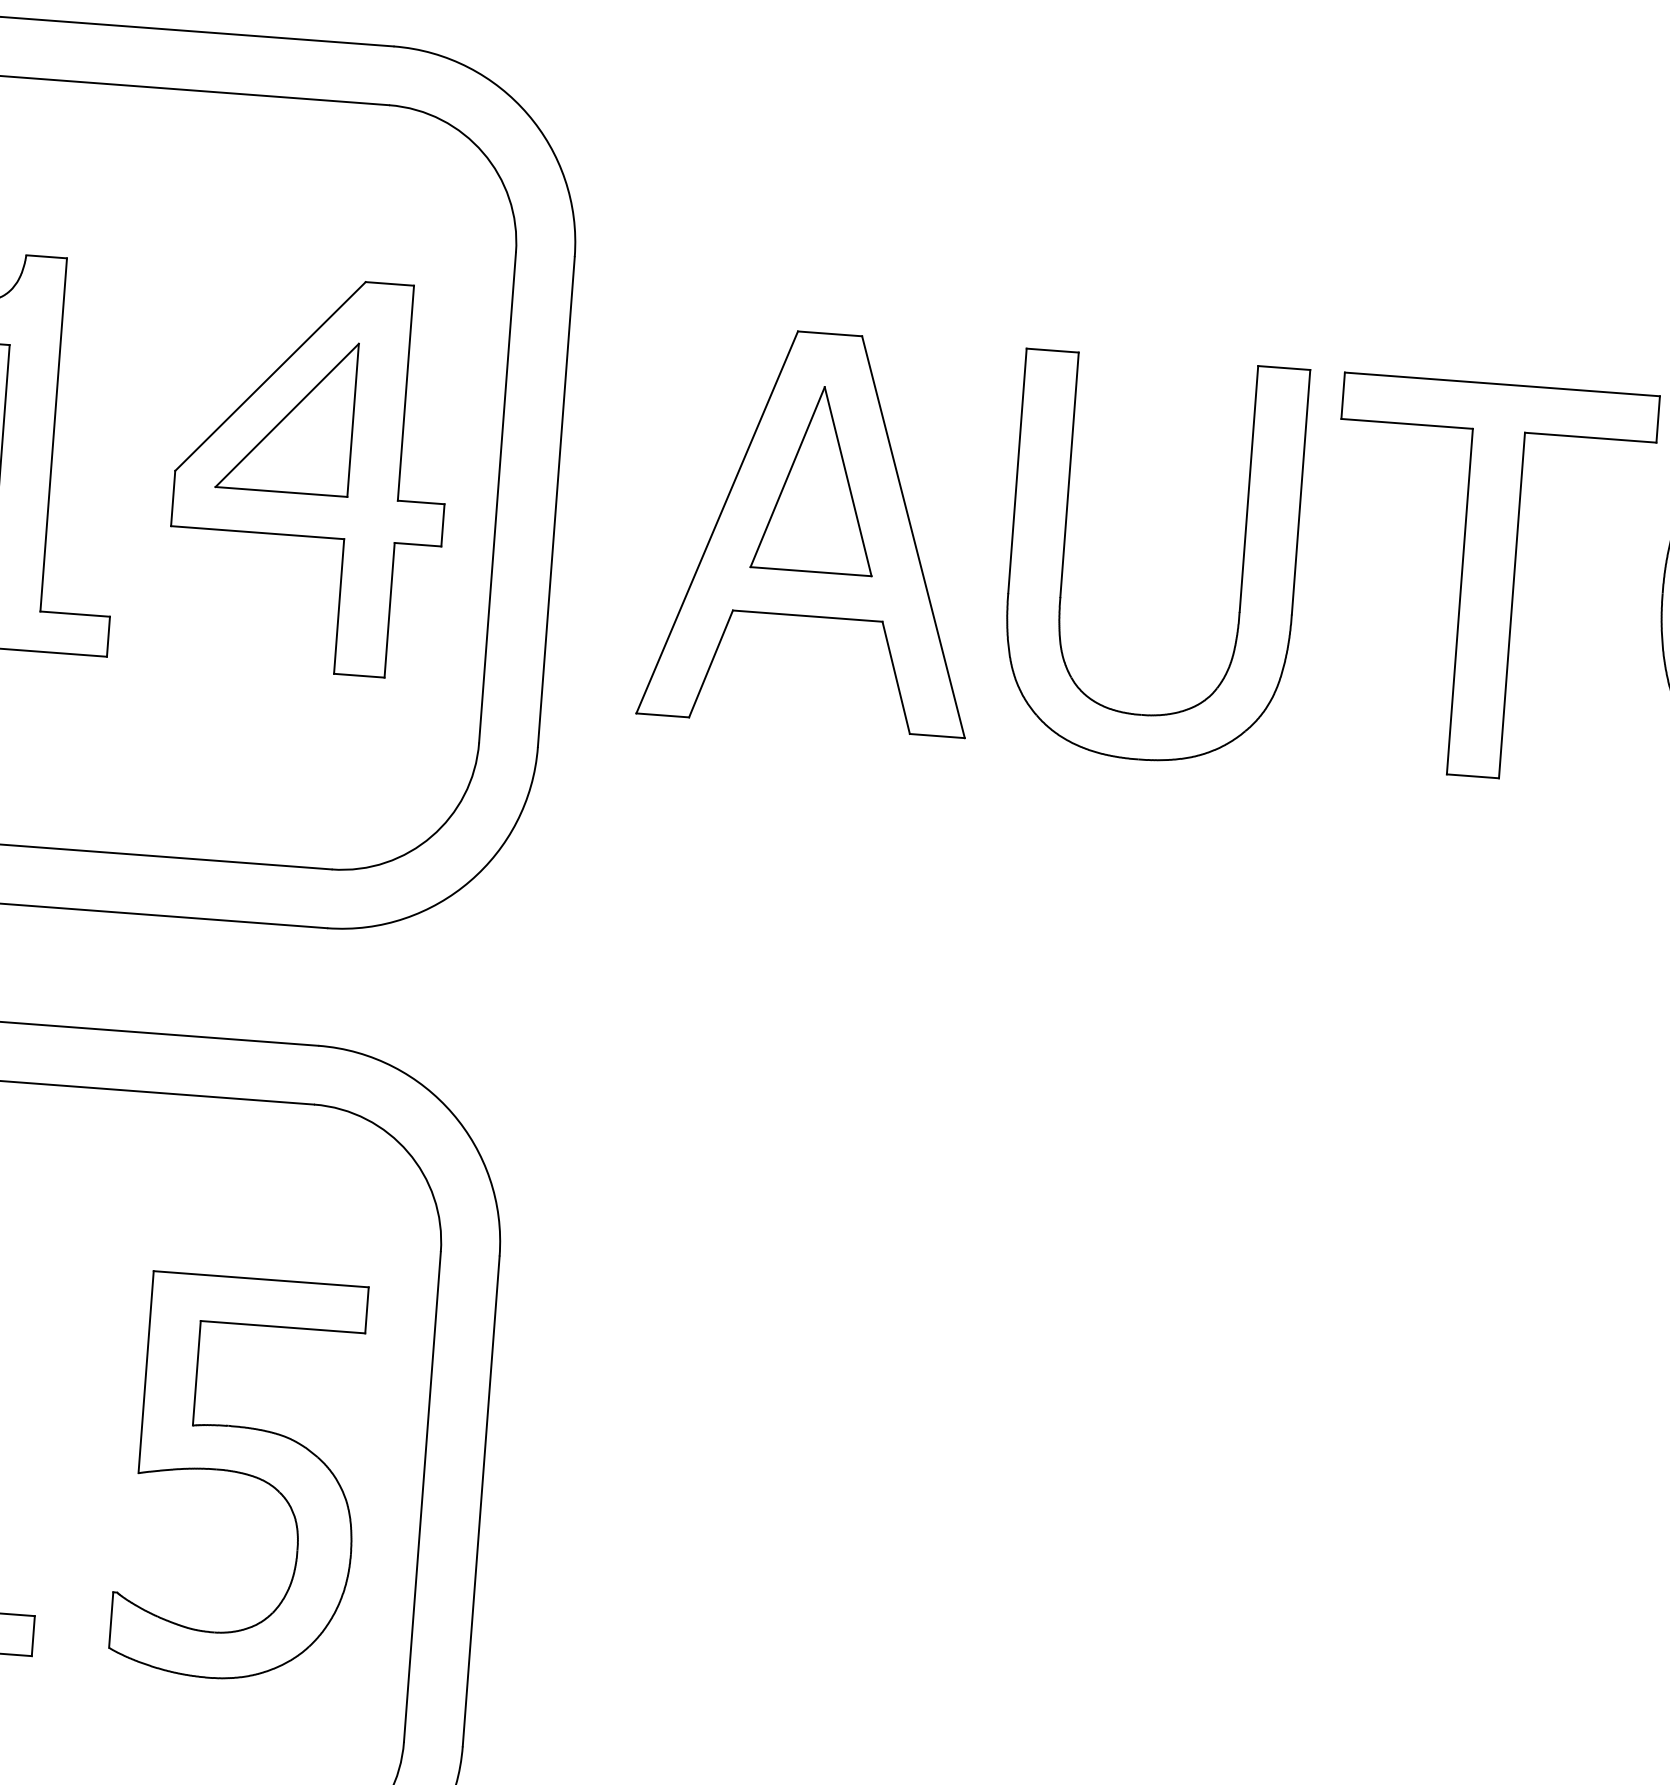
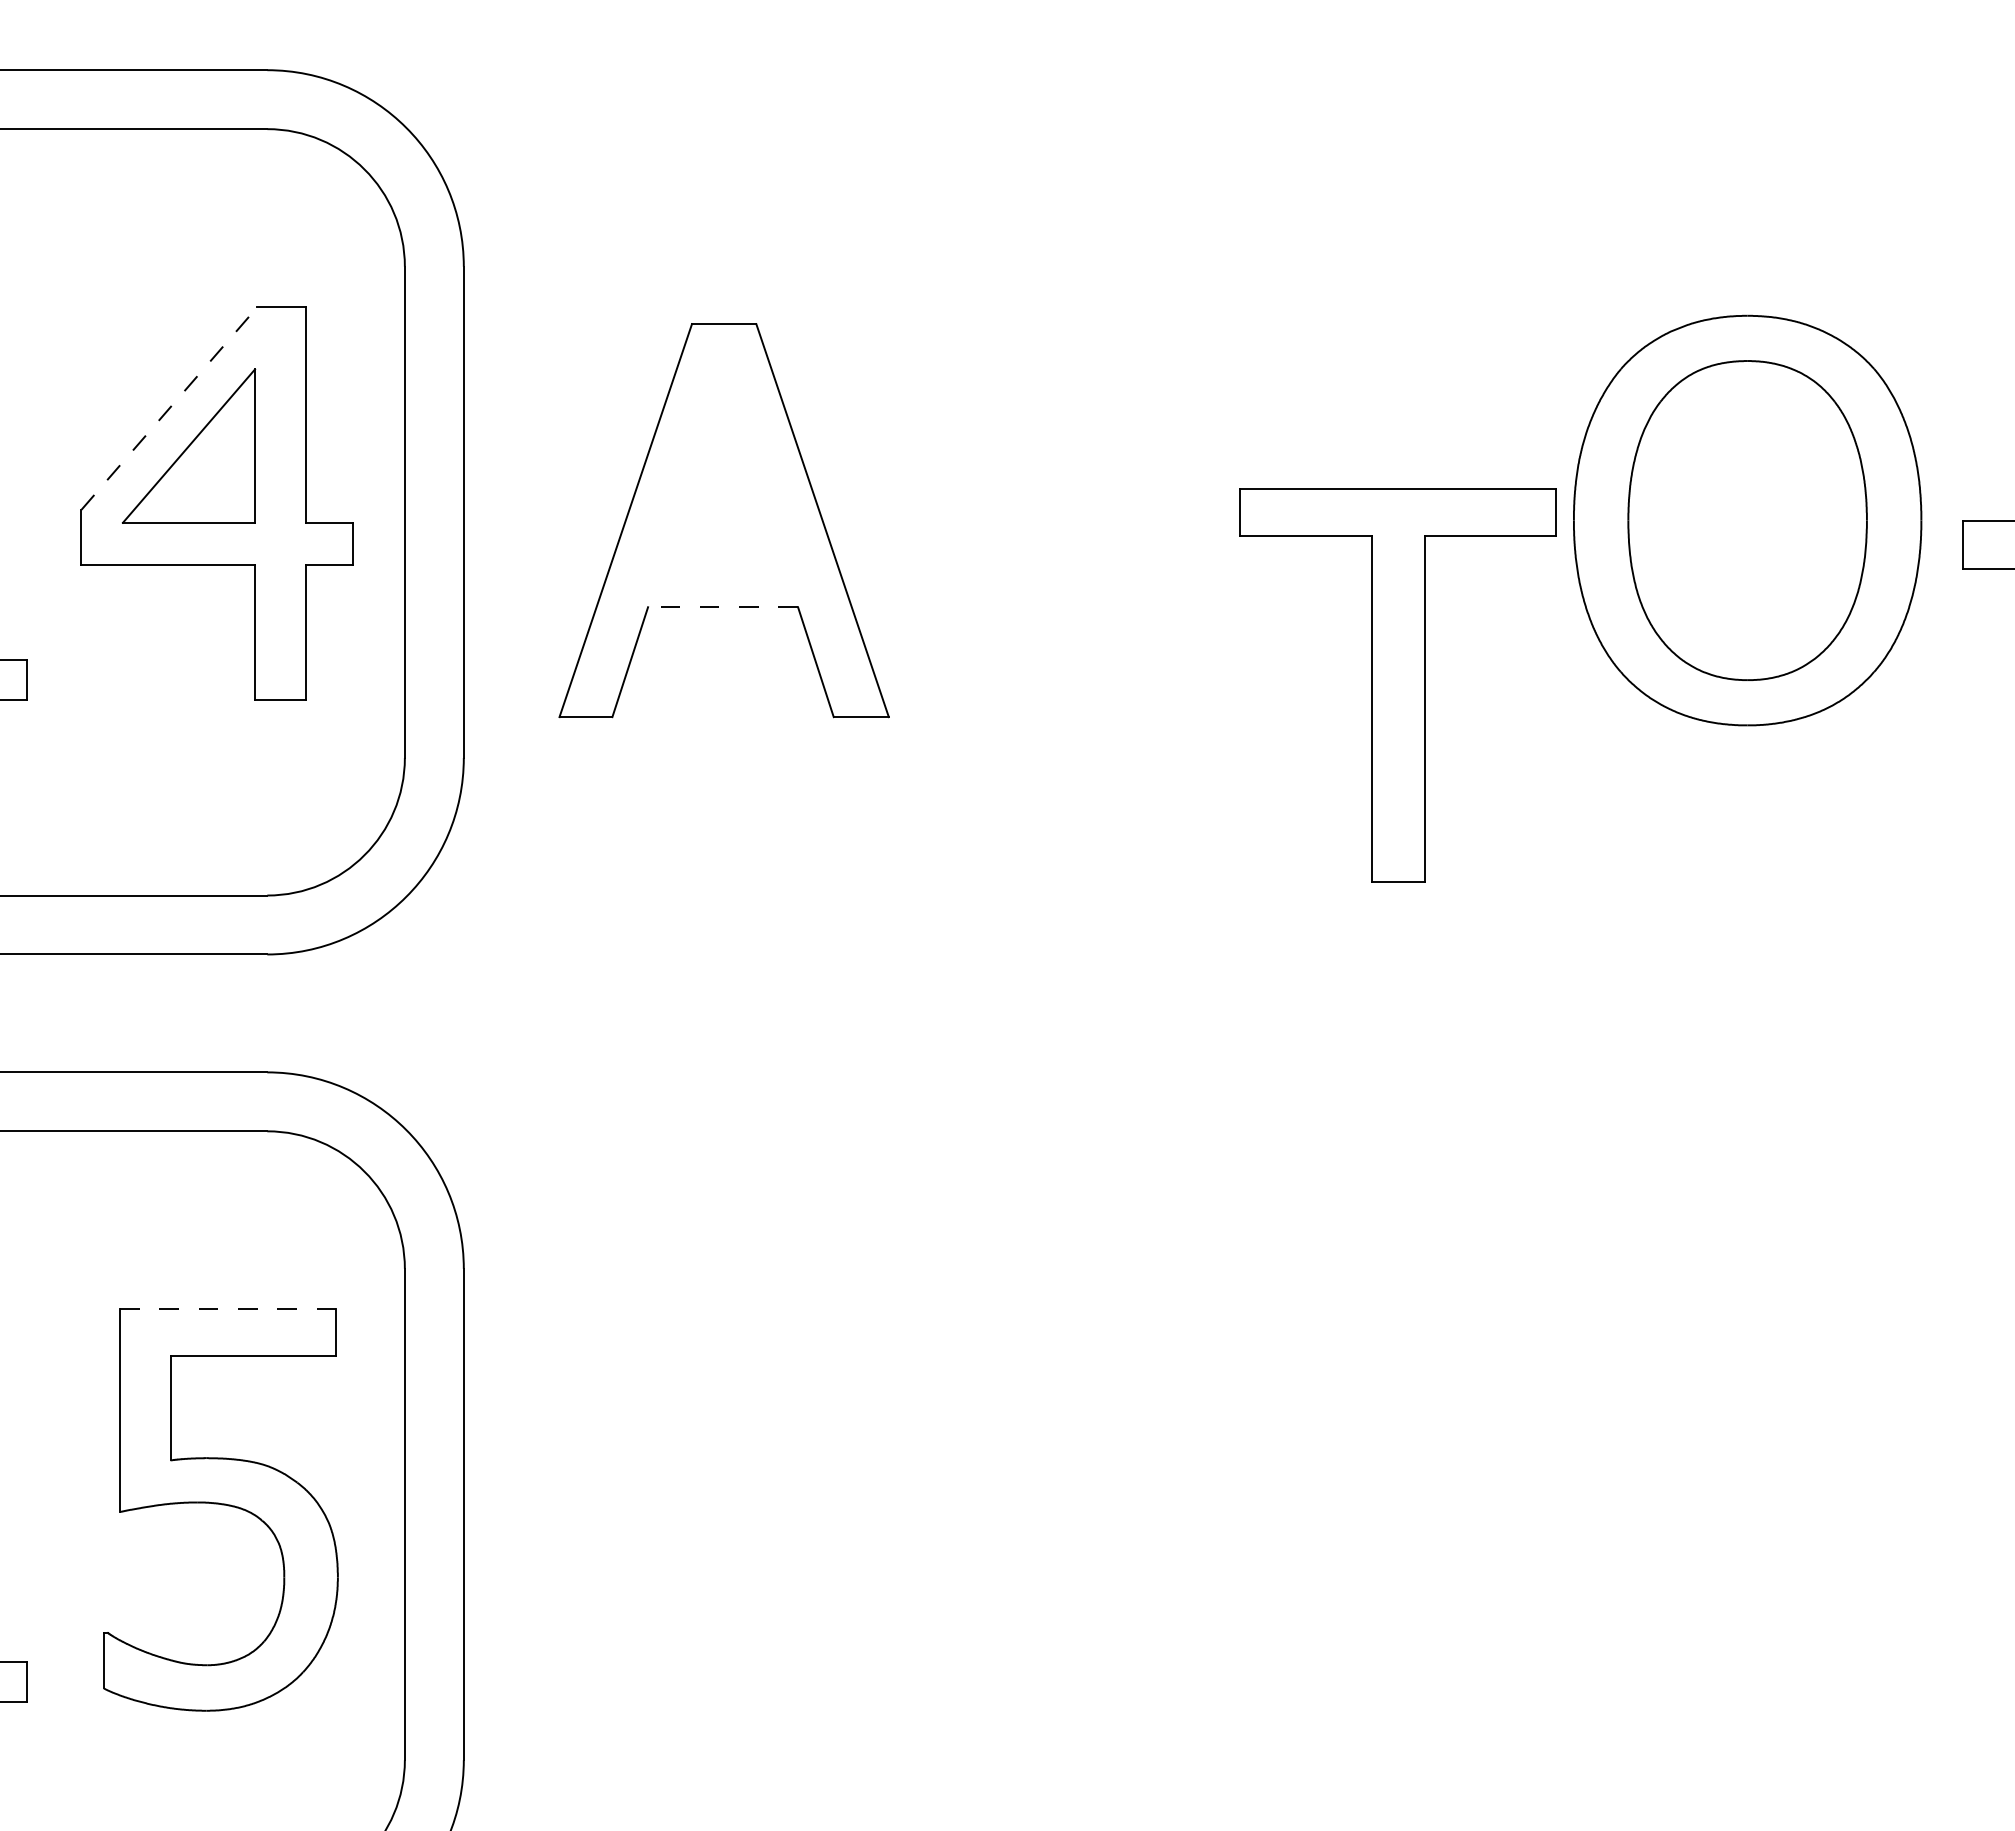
line: (270, 376) -> (169, 408), solid -> dashed
part: (817, 478) -> (722, 469), removed
part: (1064, 552) -> (974, 524), removed
part: (1486, 580) -> (1397, 685), moved
line: (808, 616) -> (723, 607), solid -> dashed
line: (260, 1279) -> (227, 1309), solid -> dashed

